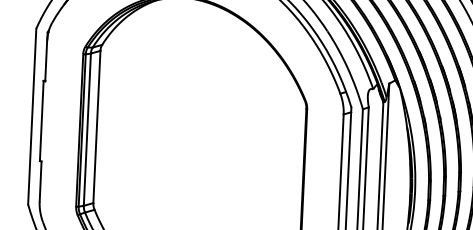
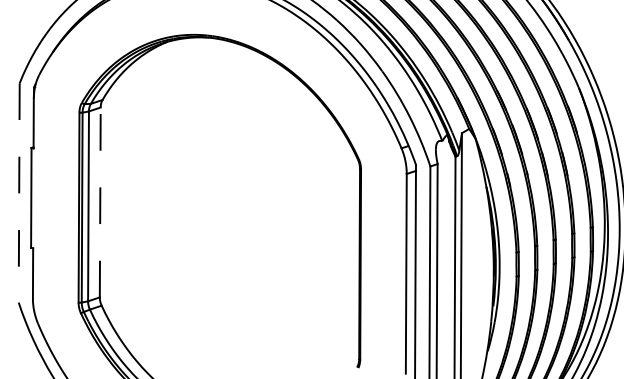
line: (32, 116) -> (19, 192), solid -> dashed
line: (97, 127) -> (100, 202), solid -> dashed

